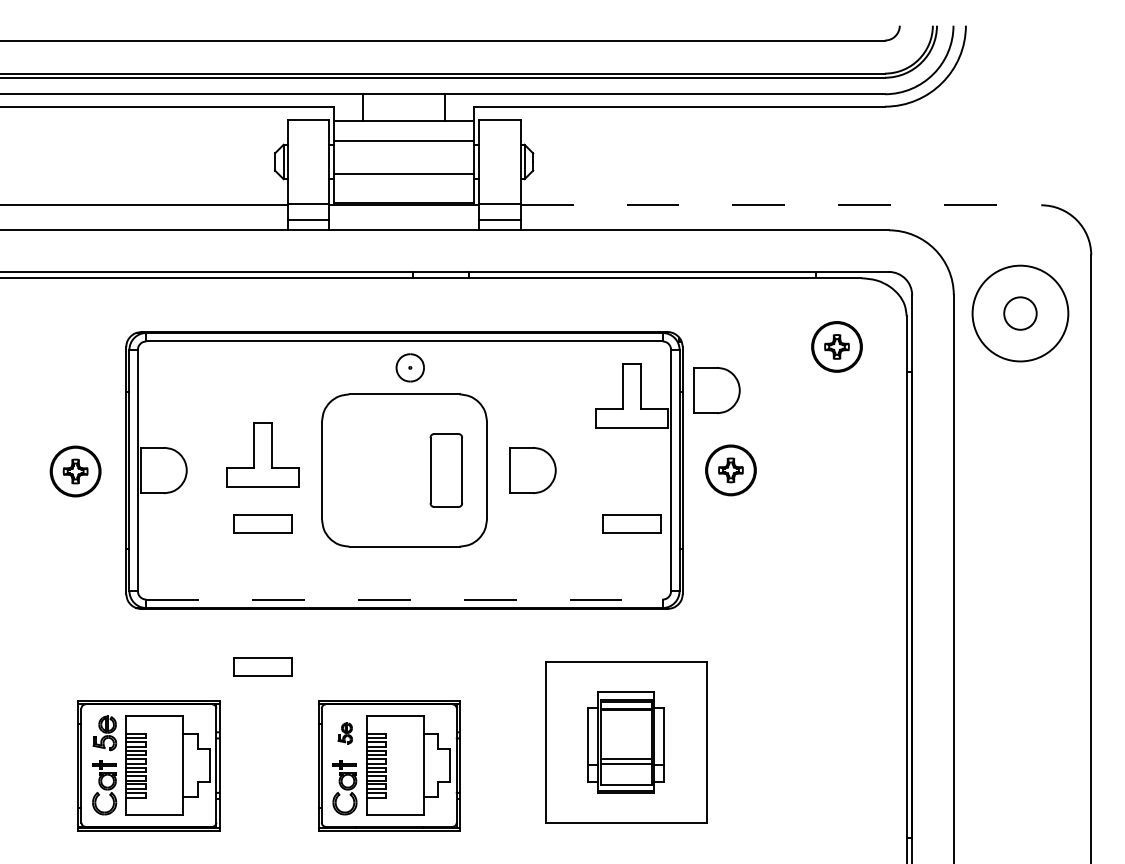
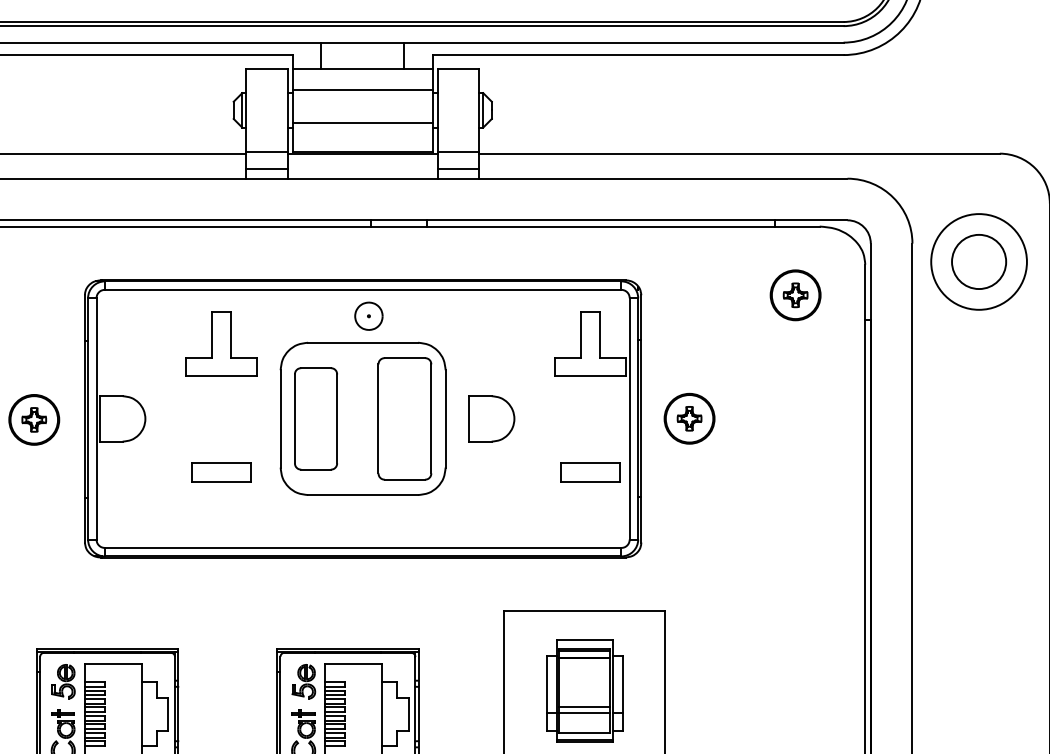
line: (781, 205) -> (740, 153), dashed -> solid
circle: (1020, 313) -> (979, 261), size x1.67
part: (716, 390) -> (675, 338), removed
part: (262, 454) -> (221, 343), moved
part: (357, 470) -> (316, 418), added
part: (446, 470) -> (405, 418), size x1.67
line: (405, 599) -> (364, 547), dashed -> solid
part: (262, 666) -> (221, 614), removed
part: (345, 733) -> (304, 681), size x1.67

